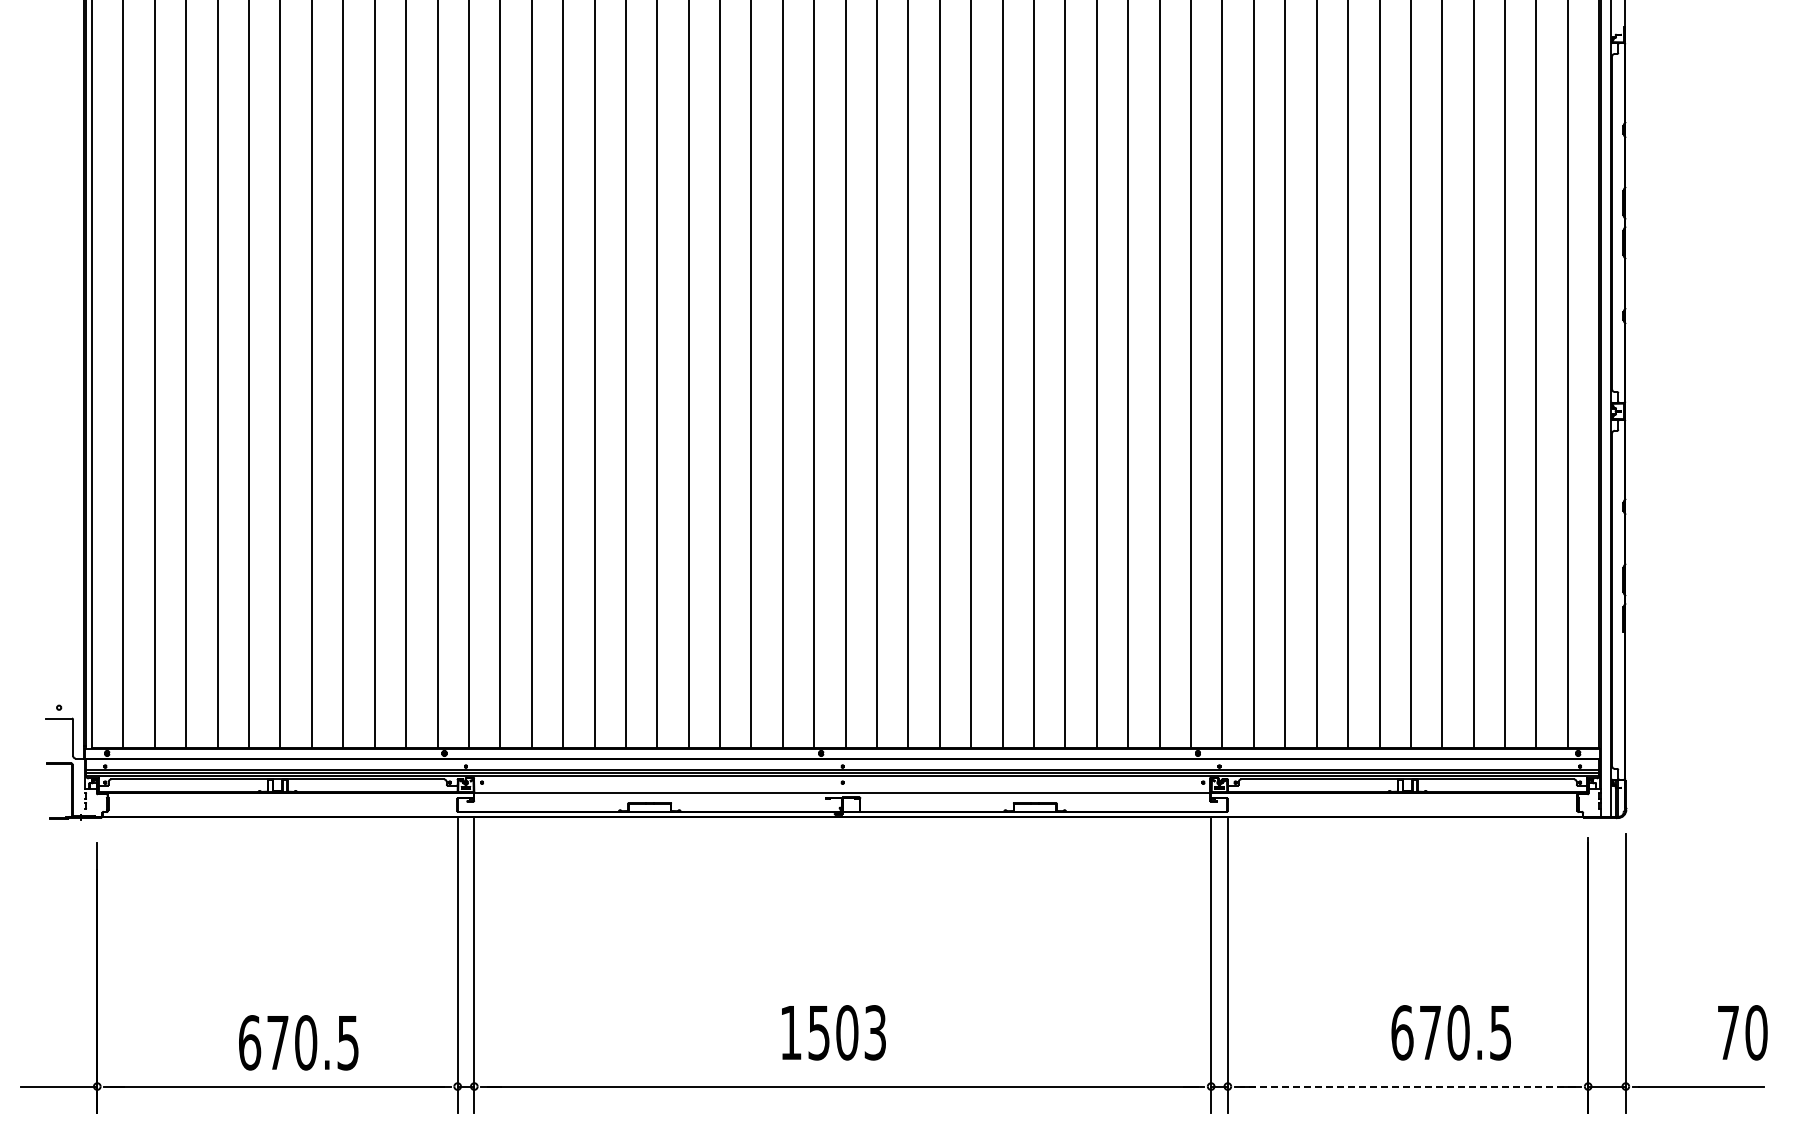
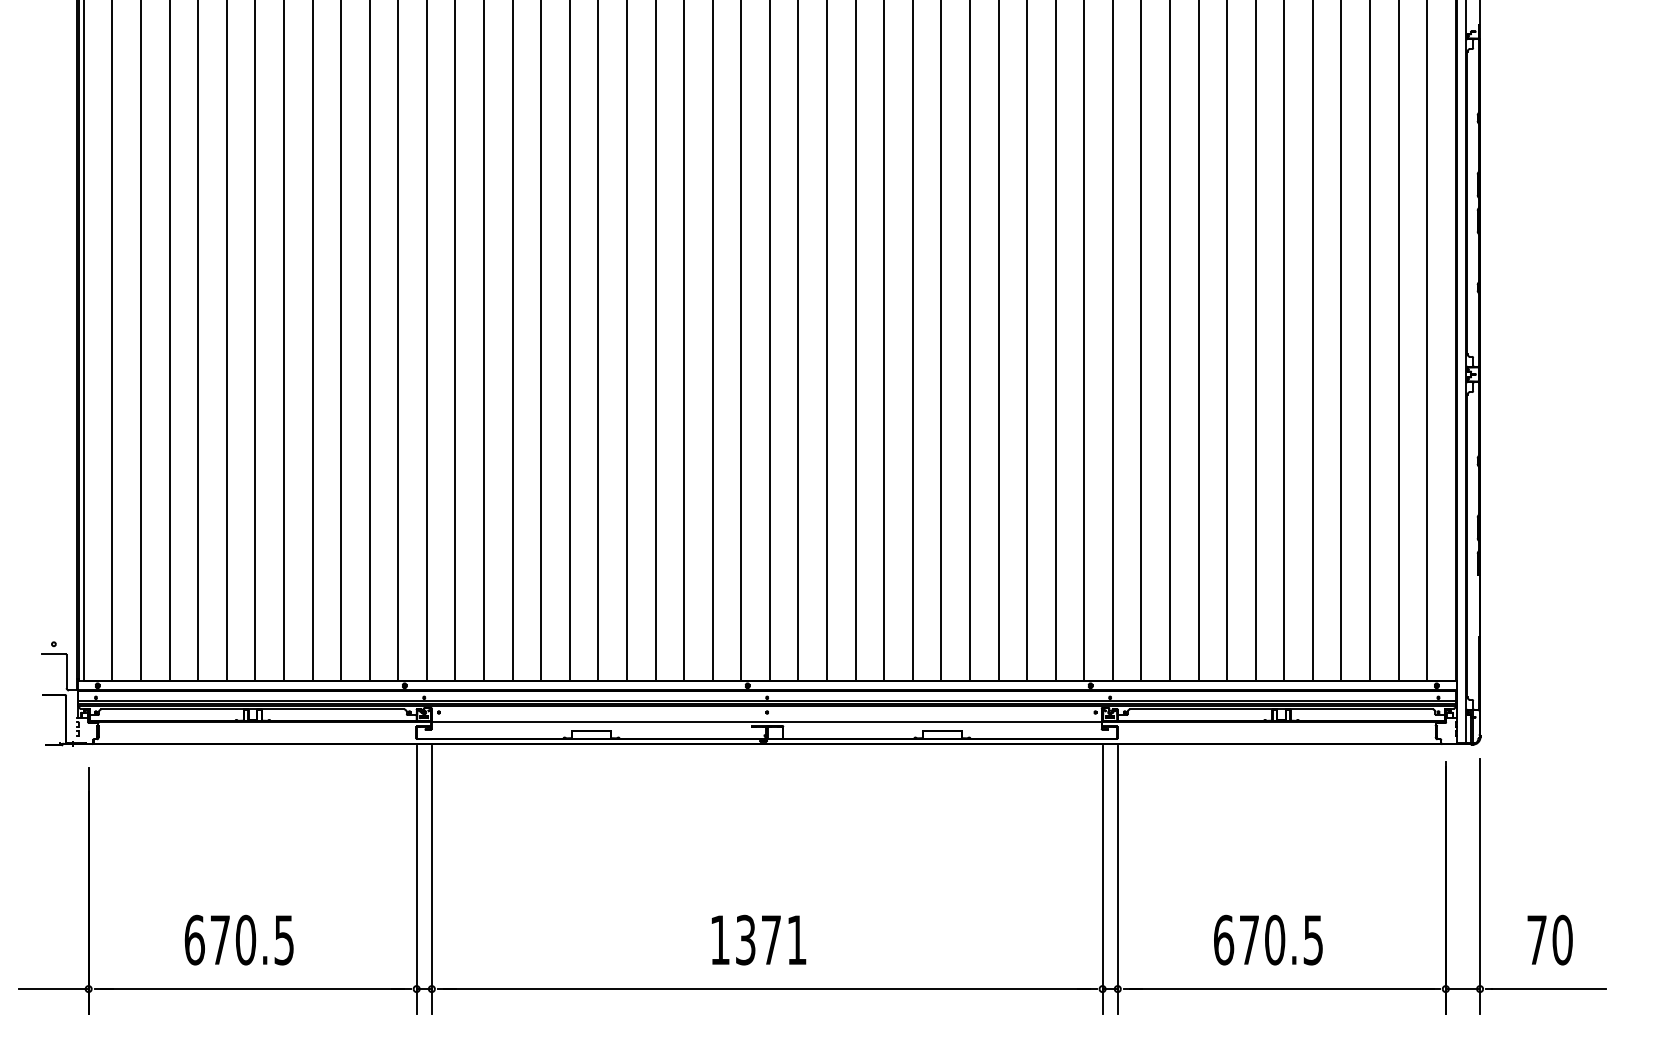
text: (846, 1032) -> (770, 939), 1503 -> 1371
text: (1450, 1032) -> (1267, 939), moved
text: (1742, 1032) -> (1549, 939), moved
text: (298, 1042) -> (239, 939), moved
line: (1408, 1086) -> (1282, 989), dashed -> solid

